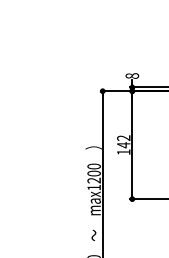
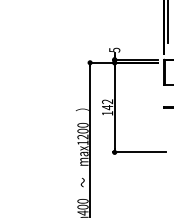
text: (132, 75) -> (114, 49), 8 -> 5

